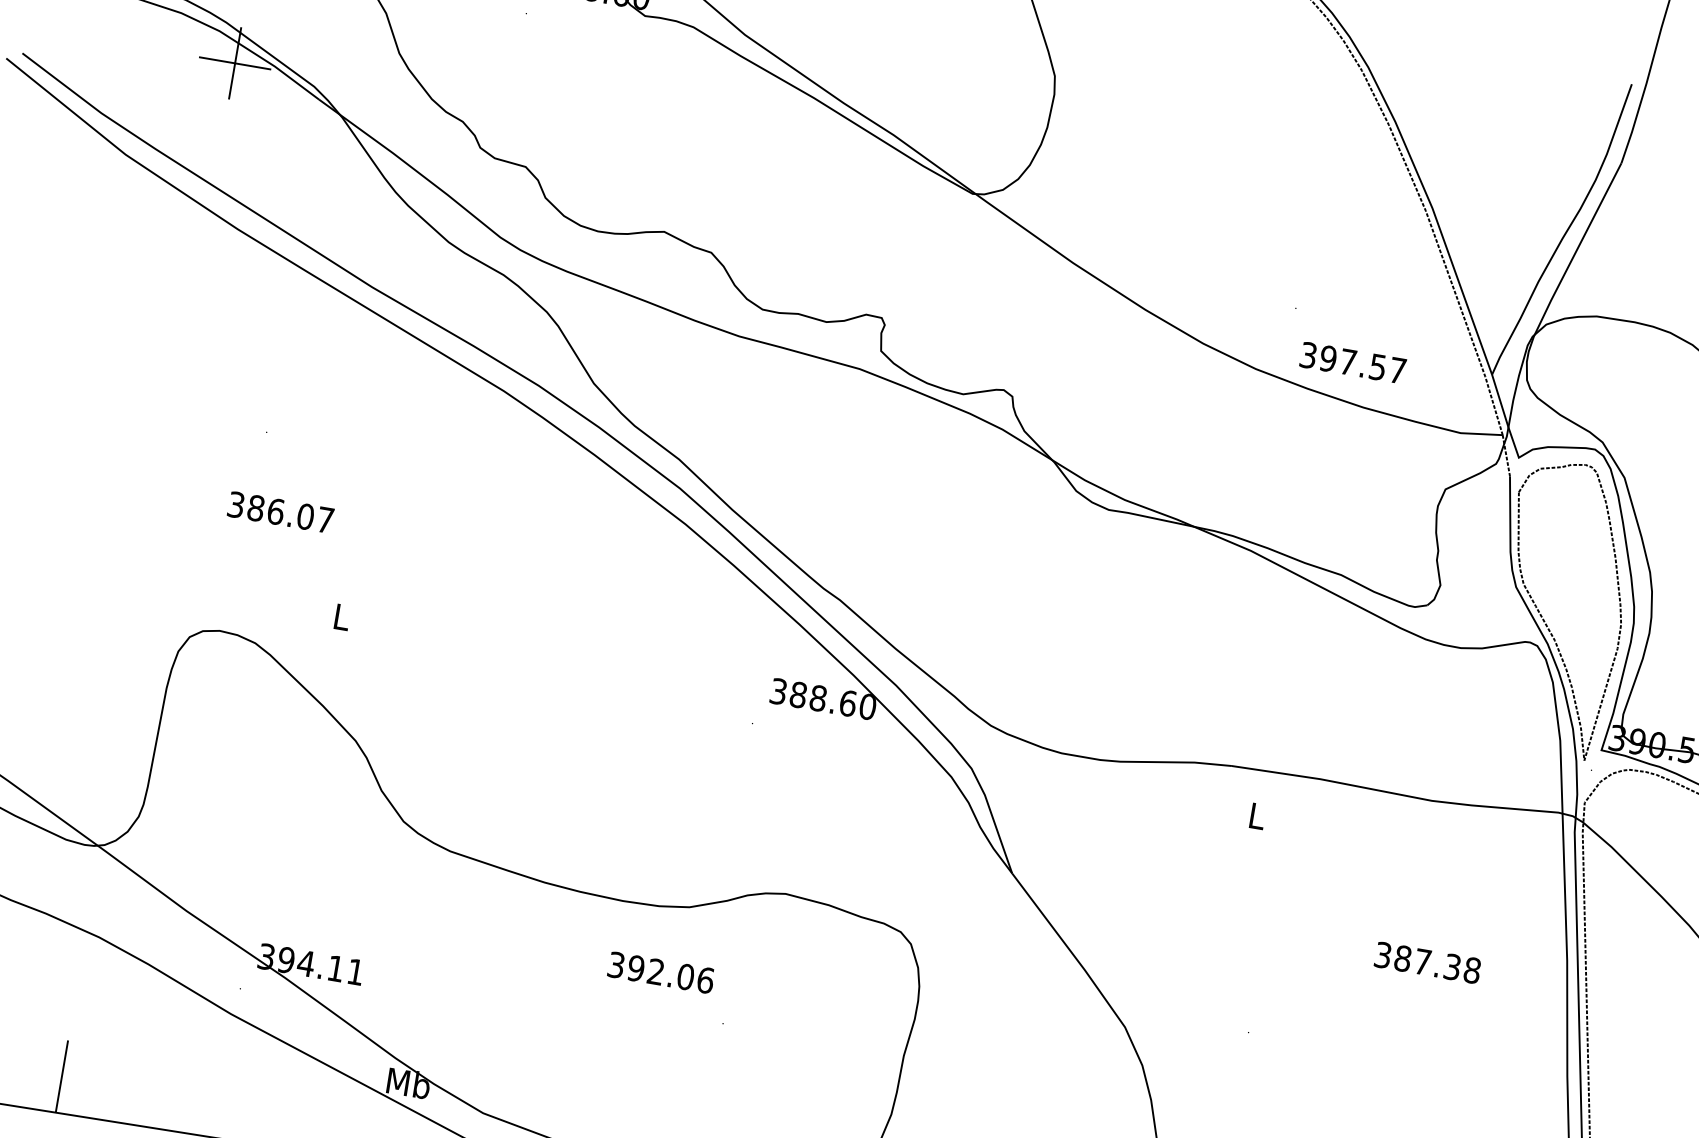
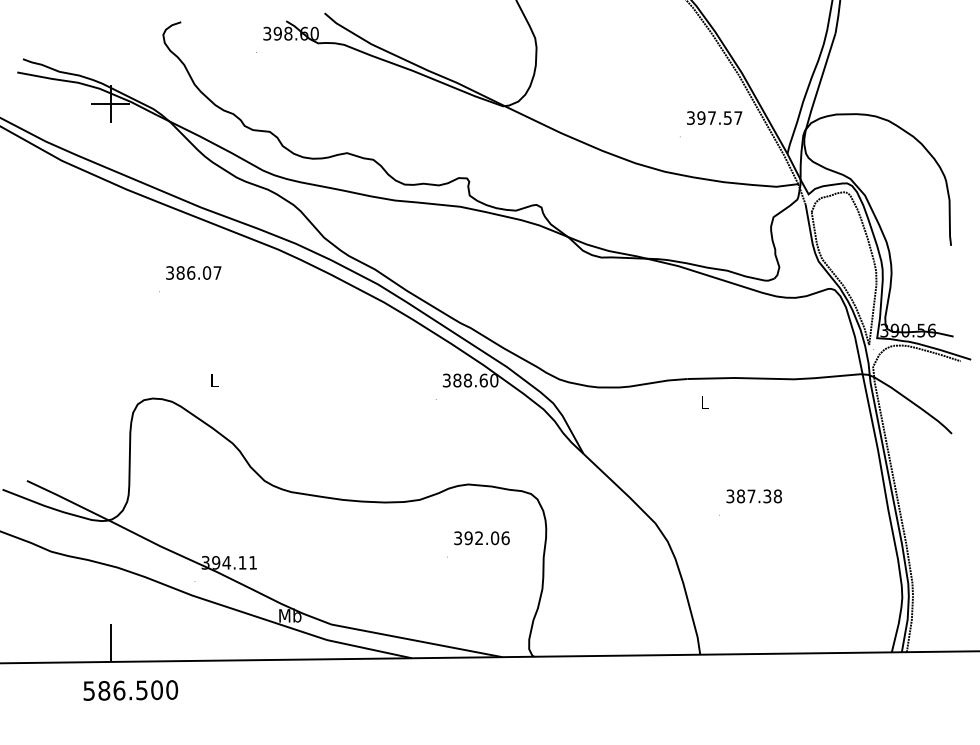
text: (1353, 361) -> (714, 117), moved
text: (280, 511) -> (193, 272), moved
text: (1426, 962) -> (753, 496), moved
text: (660, 973) -> (481, 538), moved

